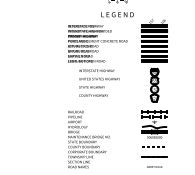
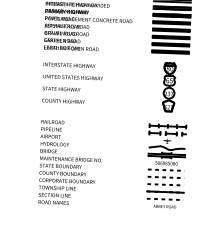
text: (99, 82) -> (72, 82), moved
line: (154, 142) -> (166, 170), added
line: (154, 152) -> (165, 185), added
line: (154, 162) -> (164, 200), added

